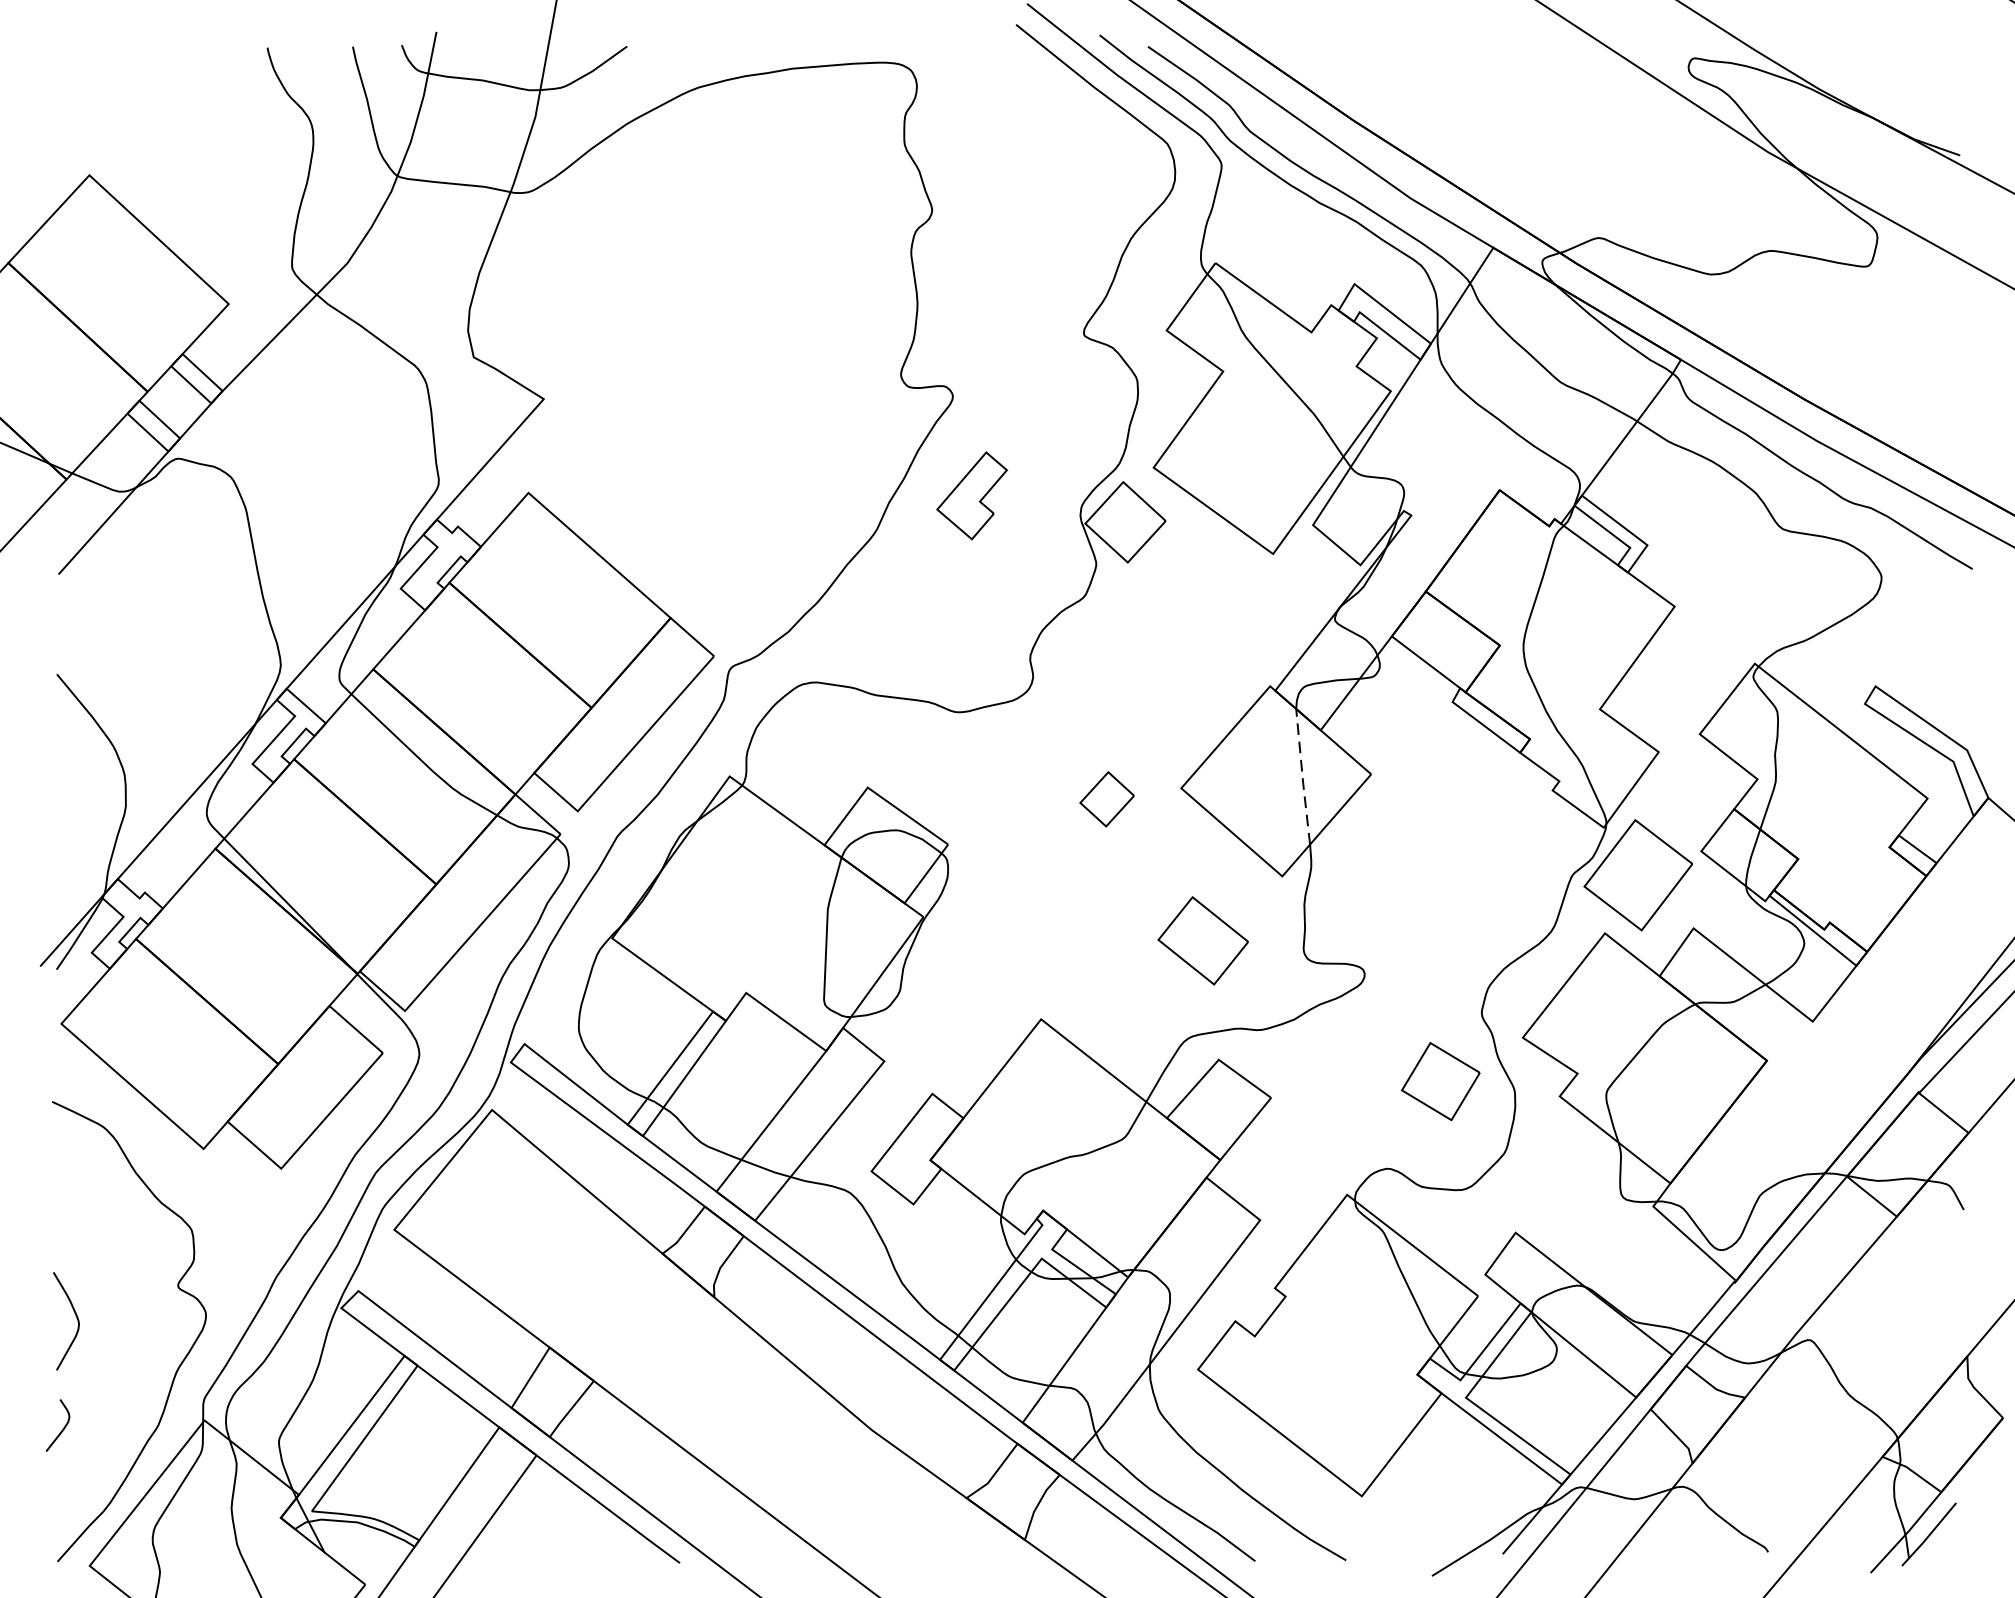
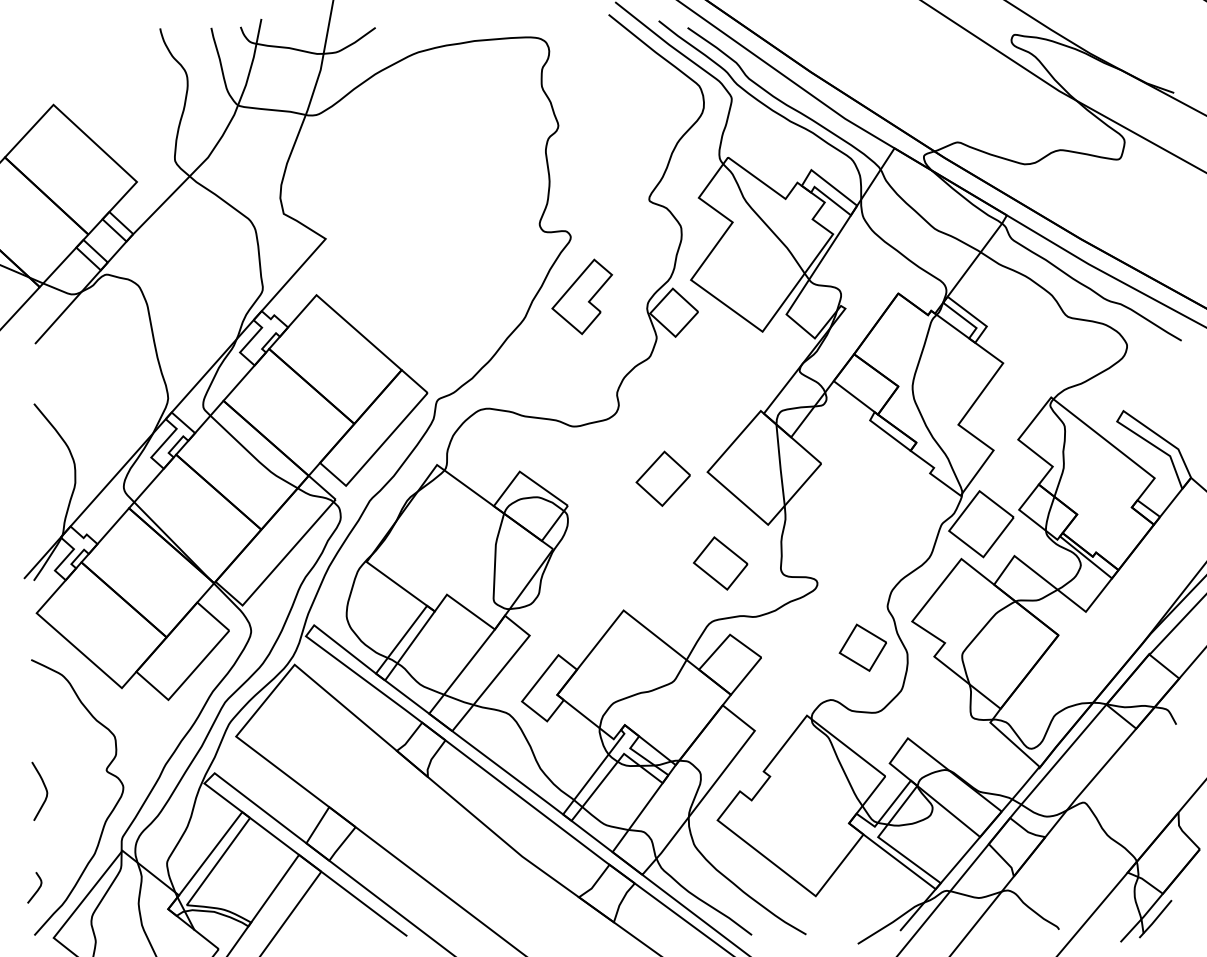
part: (972, 495) -> (582, 296), size x1.43
line: (1302, 777) -> (780, 465), dashed -> solid
part: (1105, 799) -> (662, 478), size x1.67
curve: (62, 1428) -> (37, 889), moved

